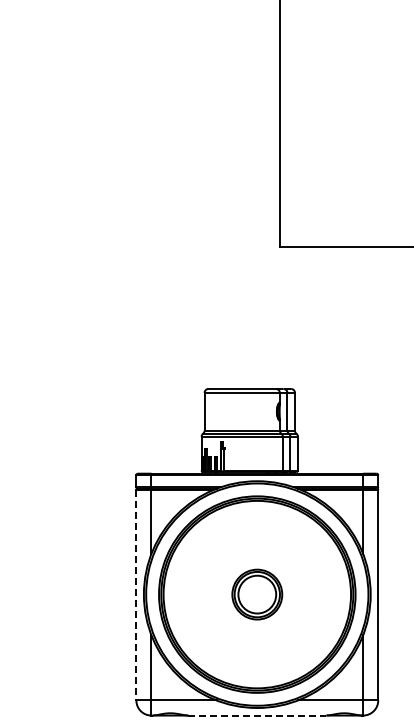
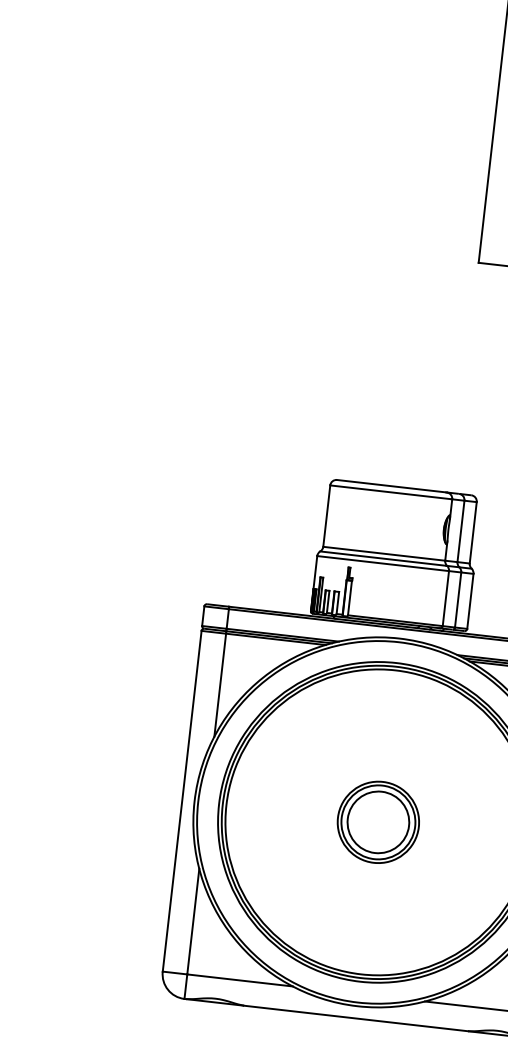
line: (136, 595) -> (182, 801), dashed -> solid
line: (257, 715) -> (356, 1018), dashed -> solid

